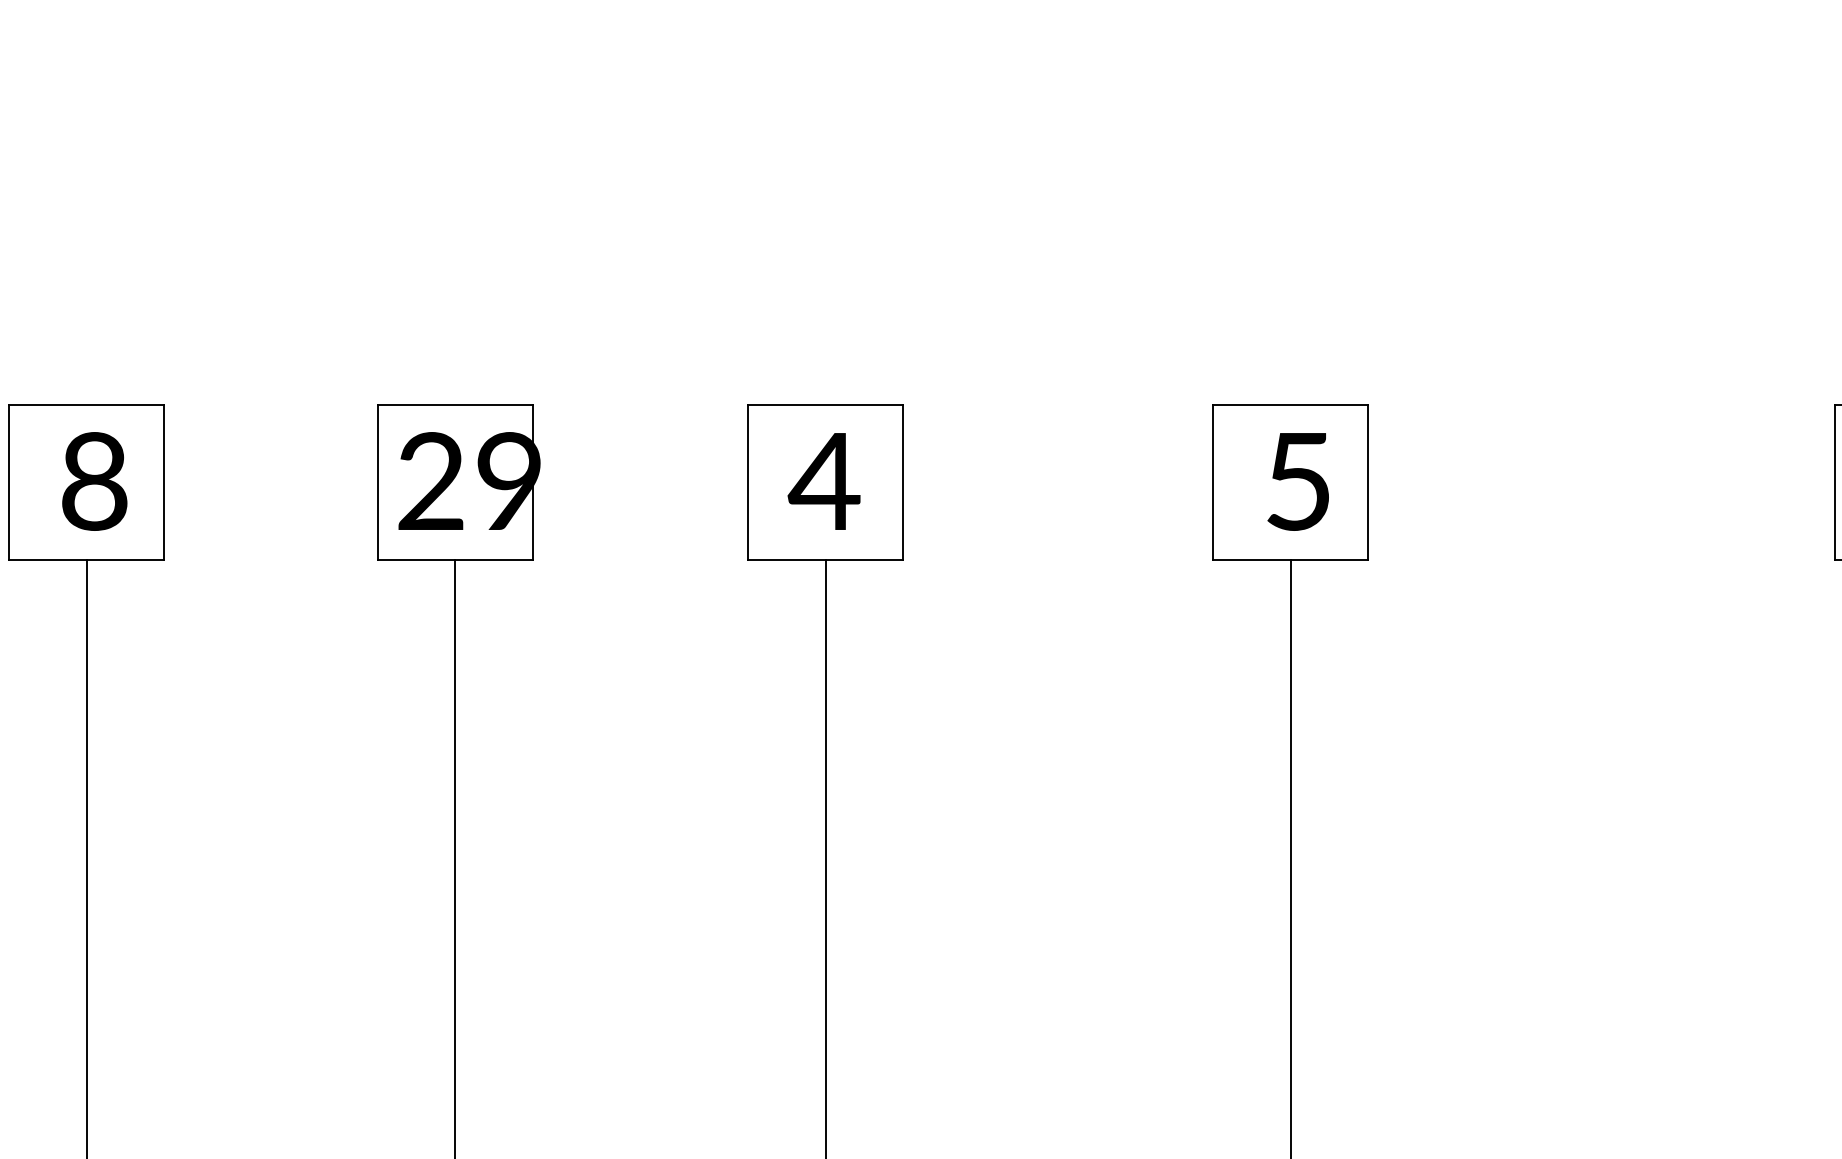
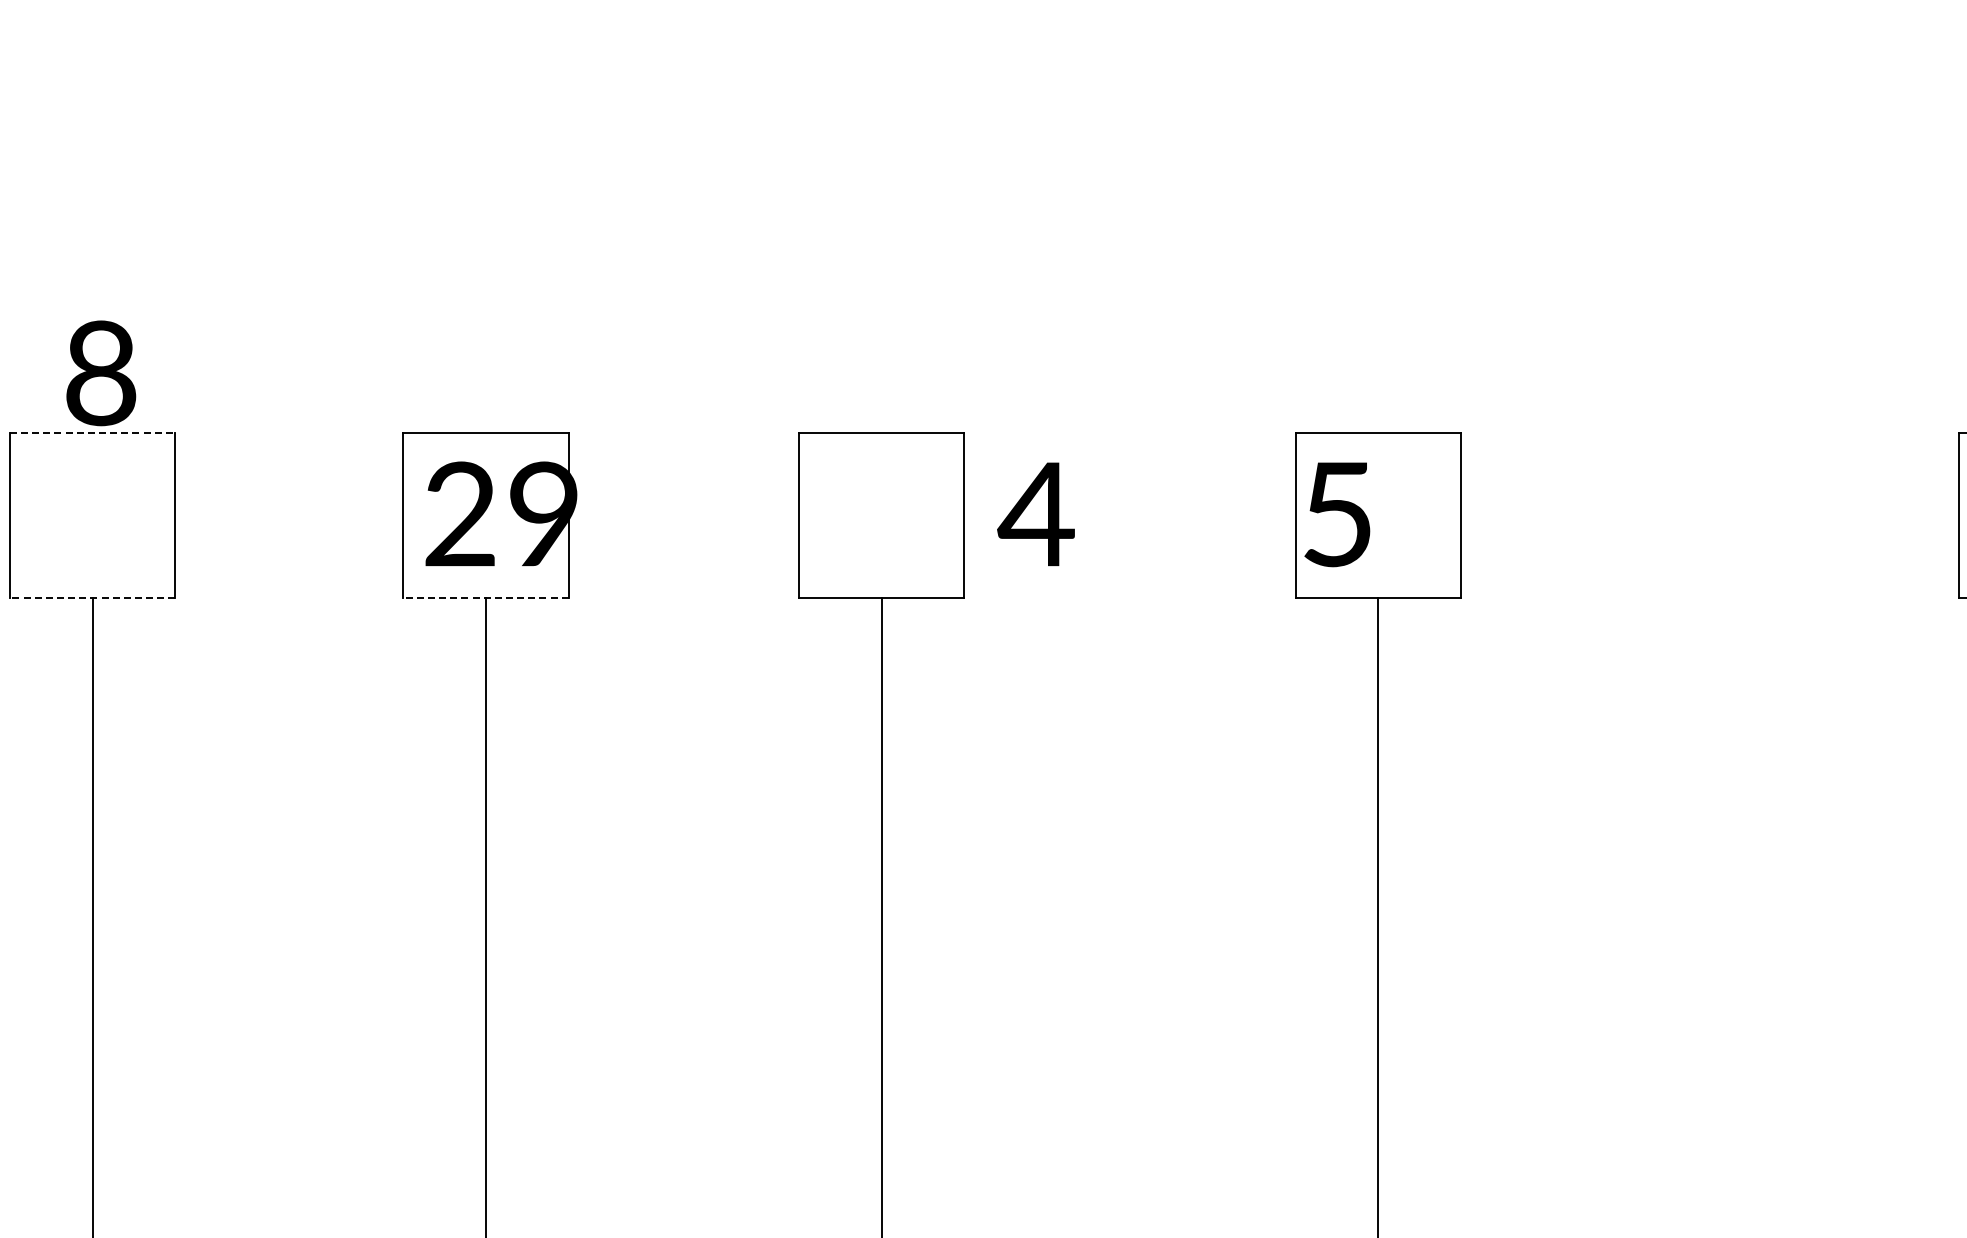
line: (86, 404) -> (92, 432), solid -> dashed
text: (823, 480) -> (1035, 513), moved
text: (95, 481) -> (101, 373), moved
text: (1298, 481) -> (1337, 514), moved
line: (86, 560) -> (92, 598), solid -> dashed
line: (454, 560) -> (485, 598), solid -> dashed

